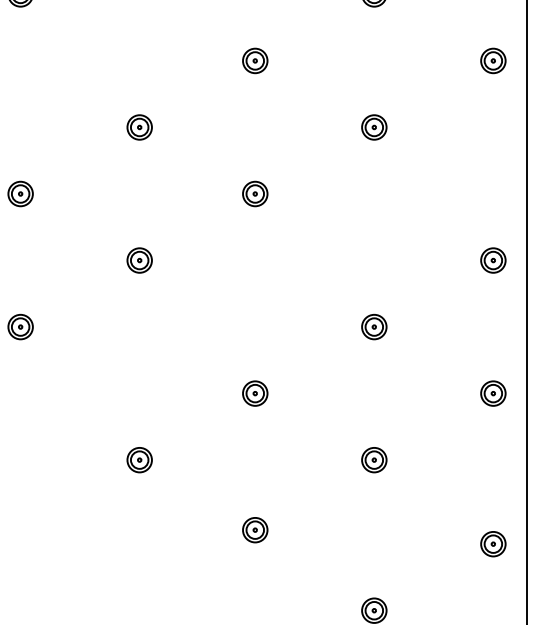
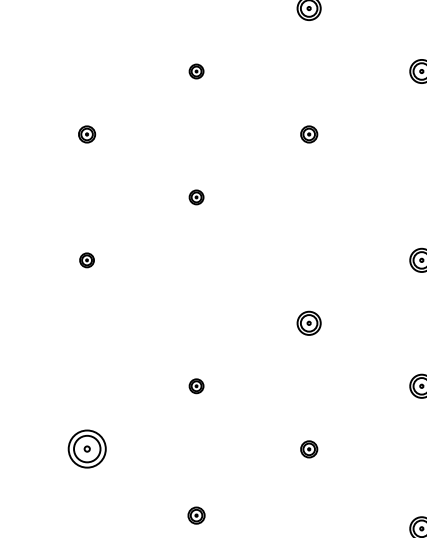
part: (255, 60) -> (196, 71), size x0.6
part: (139, 127) -> (86, 134), size x0.7
part: (374, 127) -> (309, 134), size x0.7
part: (255, 193) -> (196, 196), size x0.6
part: (139, 260) -> (86, 260), size x0.6
part: (255, 393) -> (196, 386), size x0.6
part: (139, 460) -> (86, 449), size x1.6
part: (374, 460) -> (309, 449), size x0.7
part: (255, 530) -> (196, 515), size x0.7

